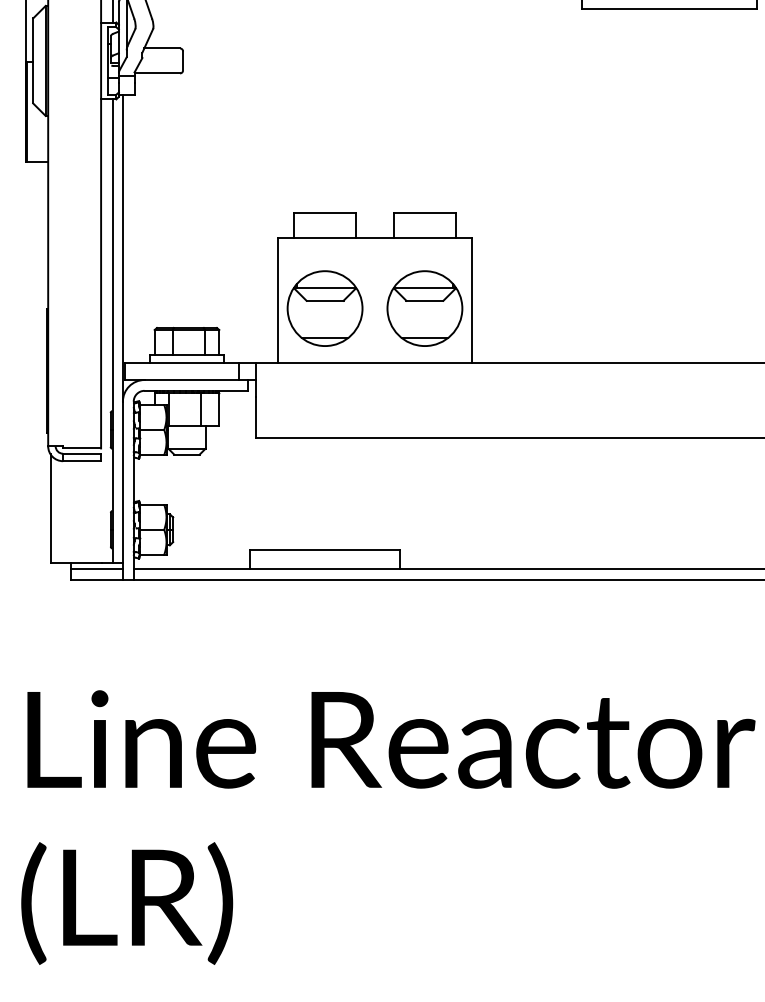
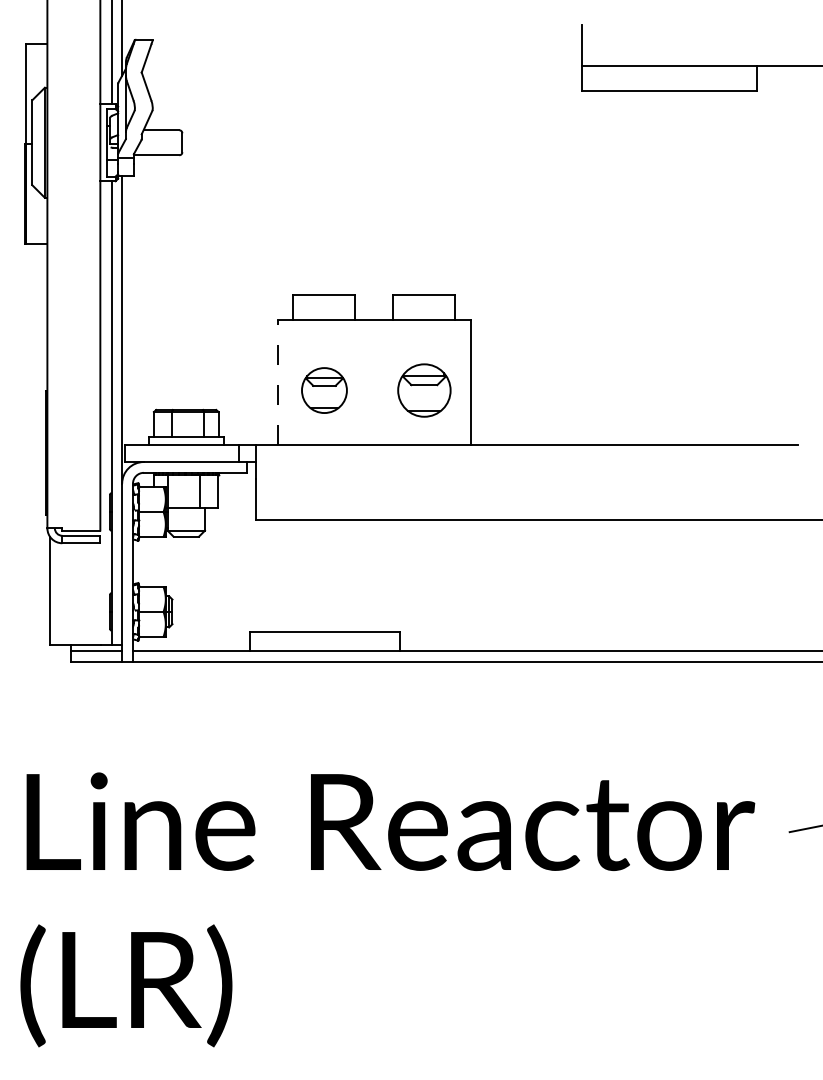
line: (278, 300) -> (277, 382), solid -> dashed
part: (325, 308) -> (324, 390), size x0.6
part: (425, 308) -> (424, 390), size x0.7

